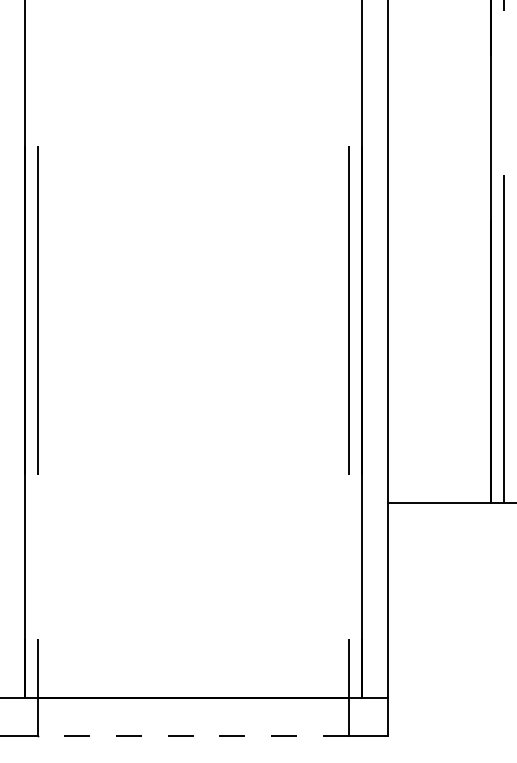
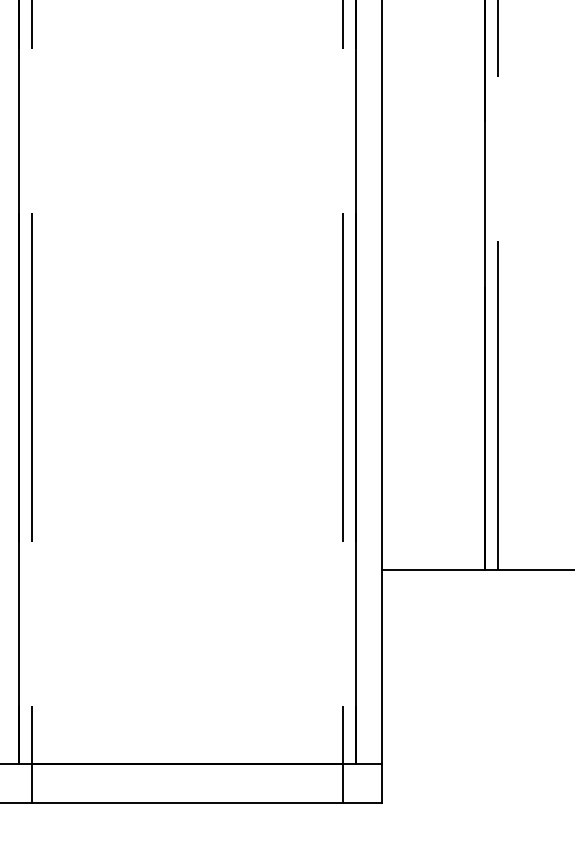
line: (193, 735) -> (187, 802), dashed -> solid

